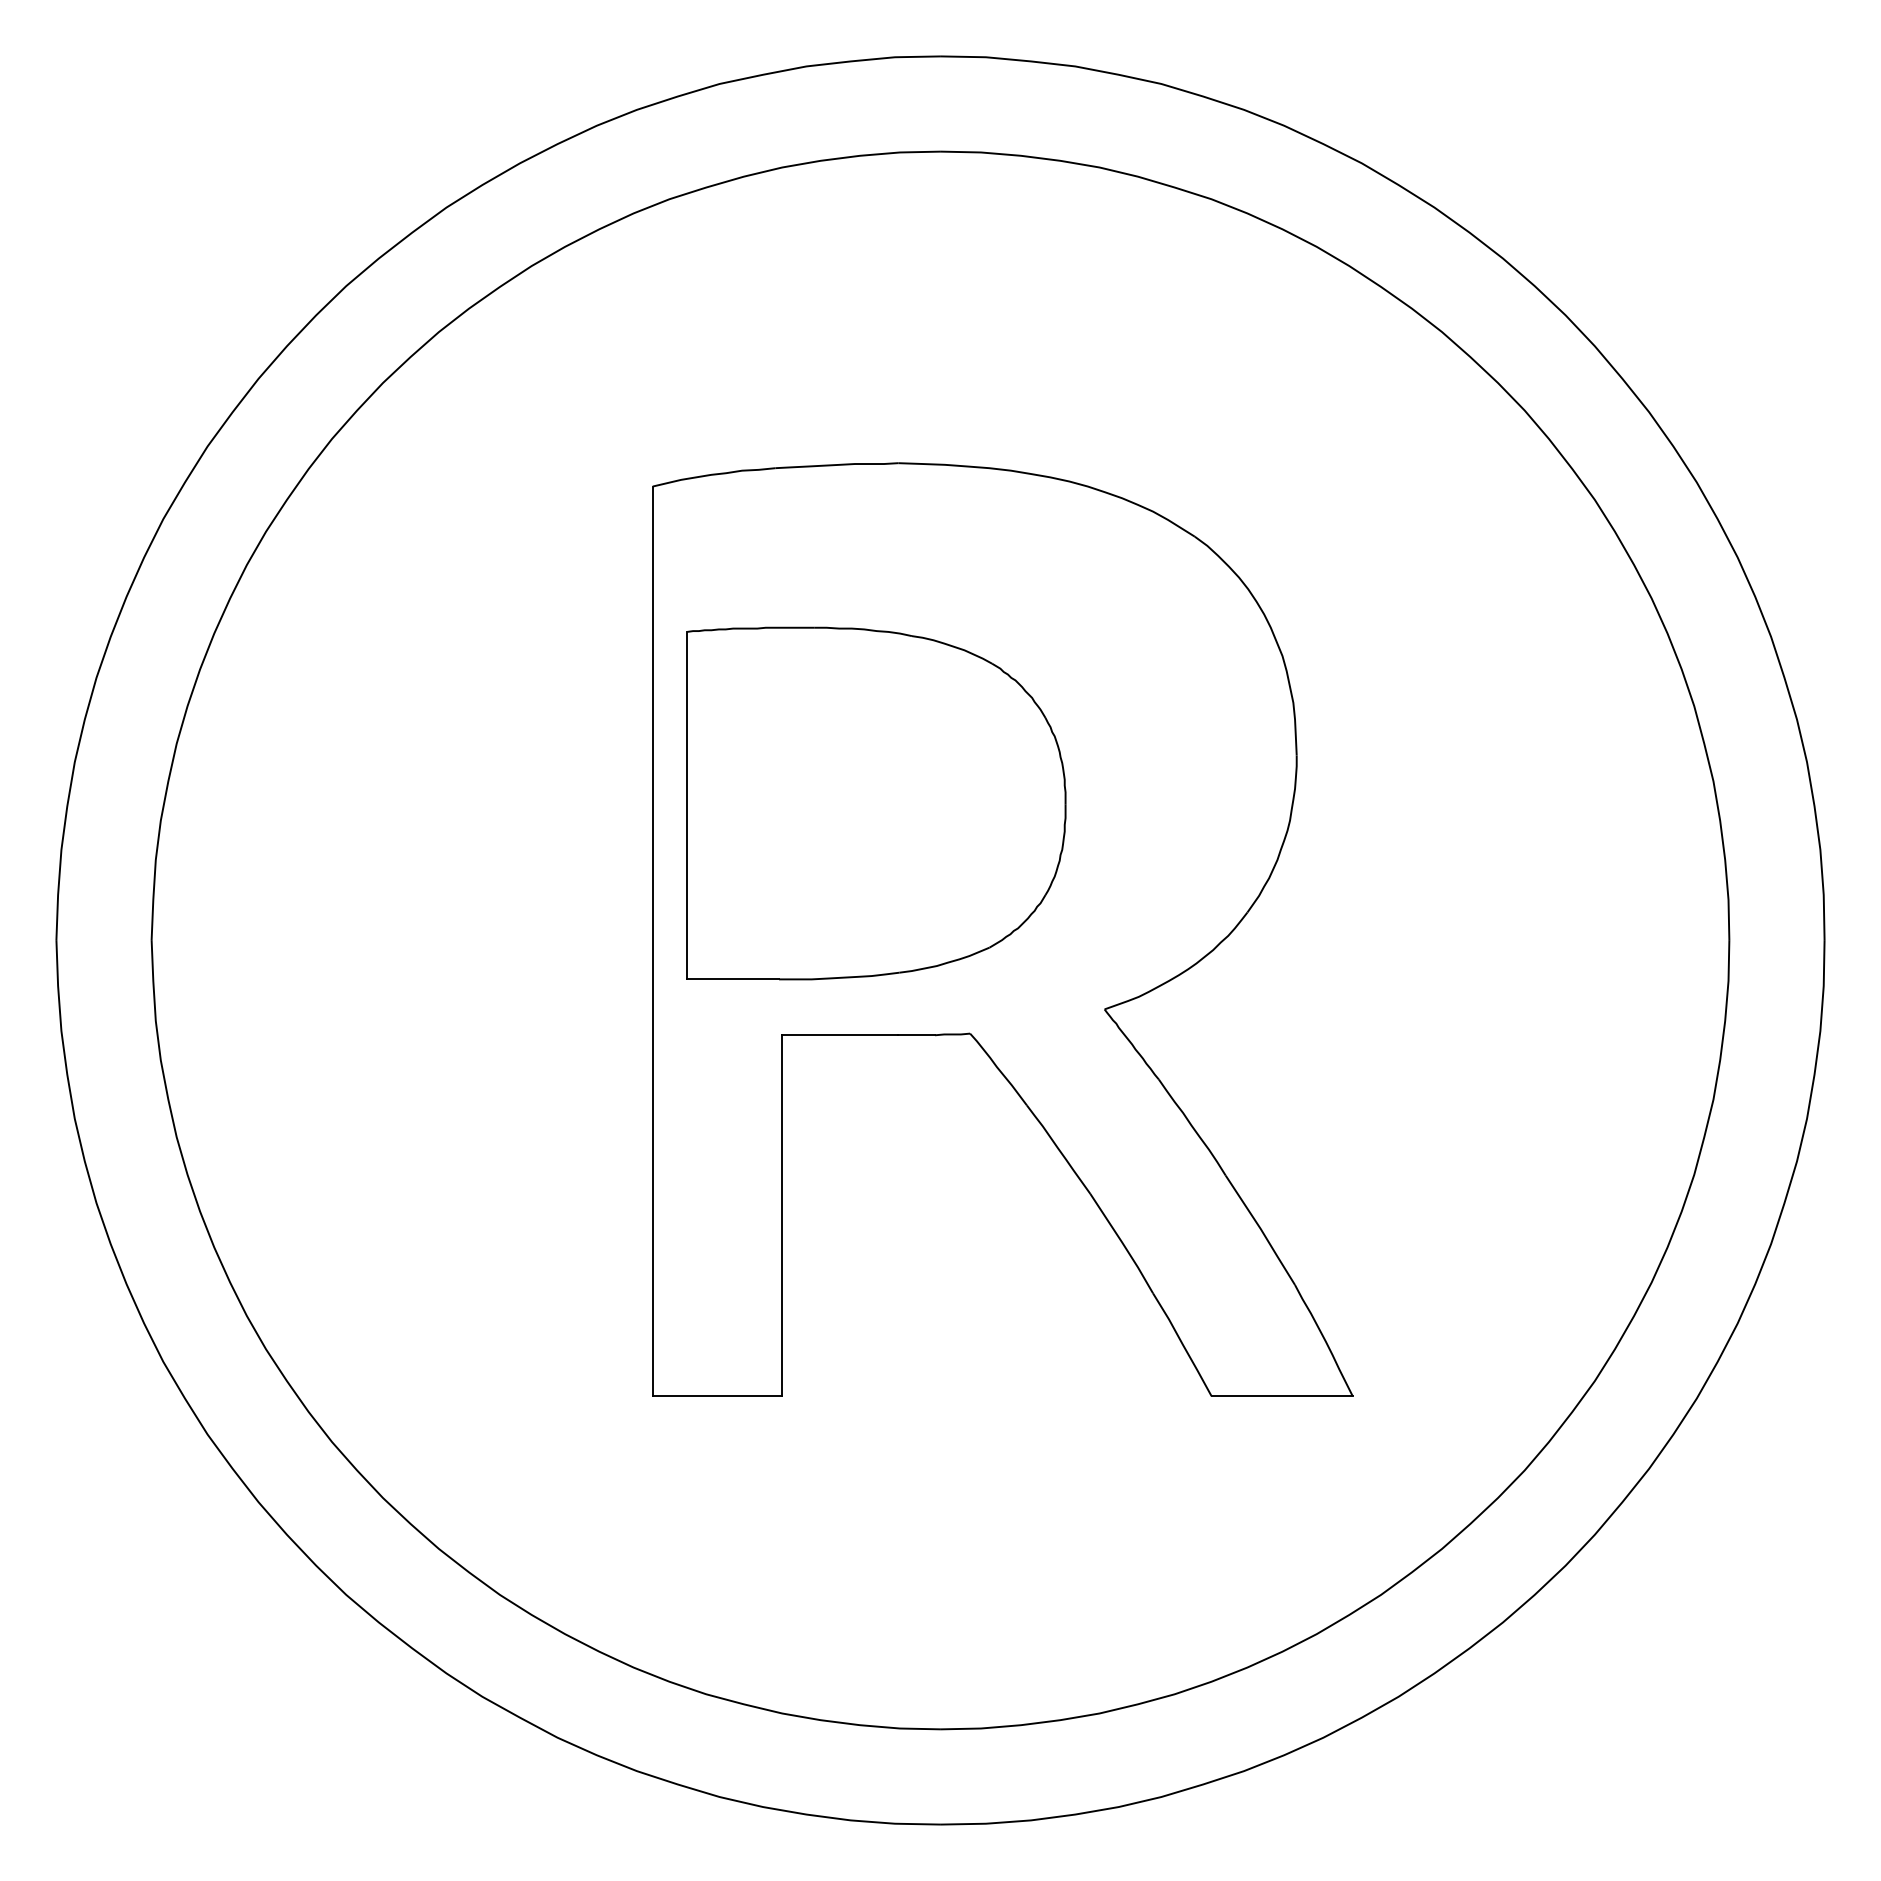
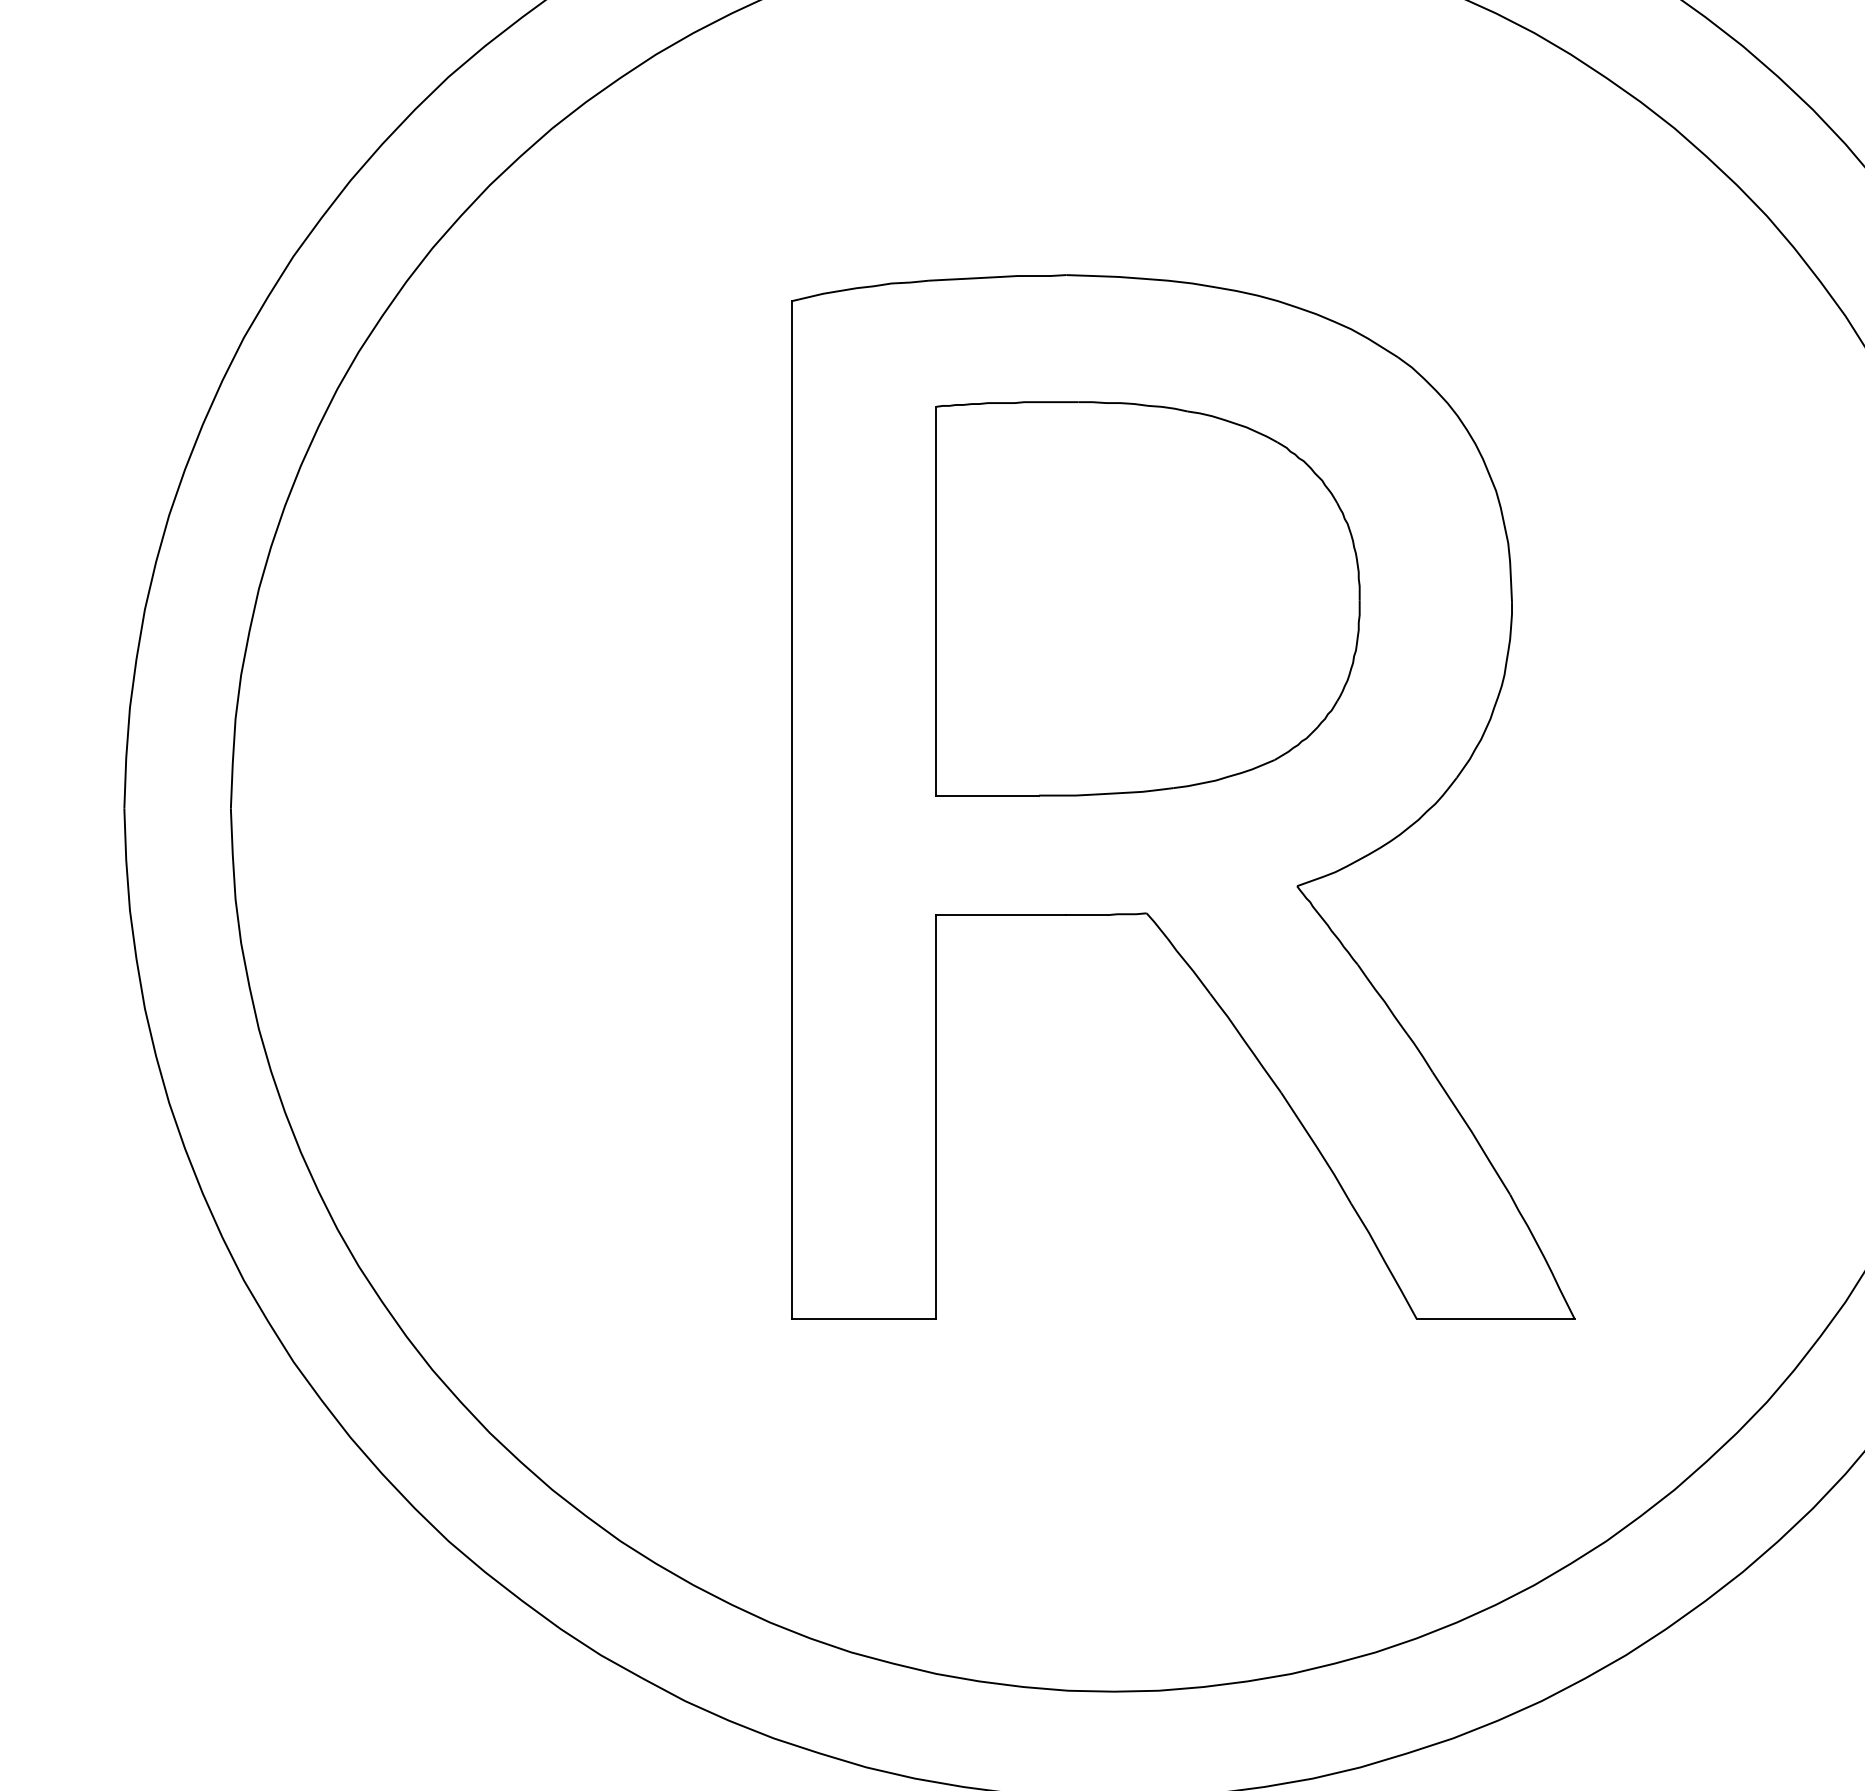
part: (876, 803) -> (1148, 598), moved

